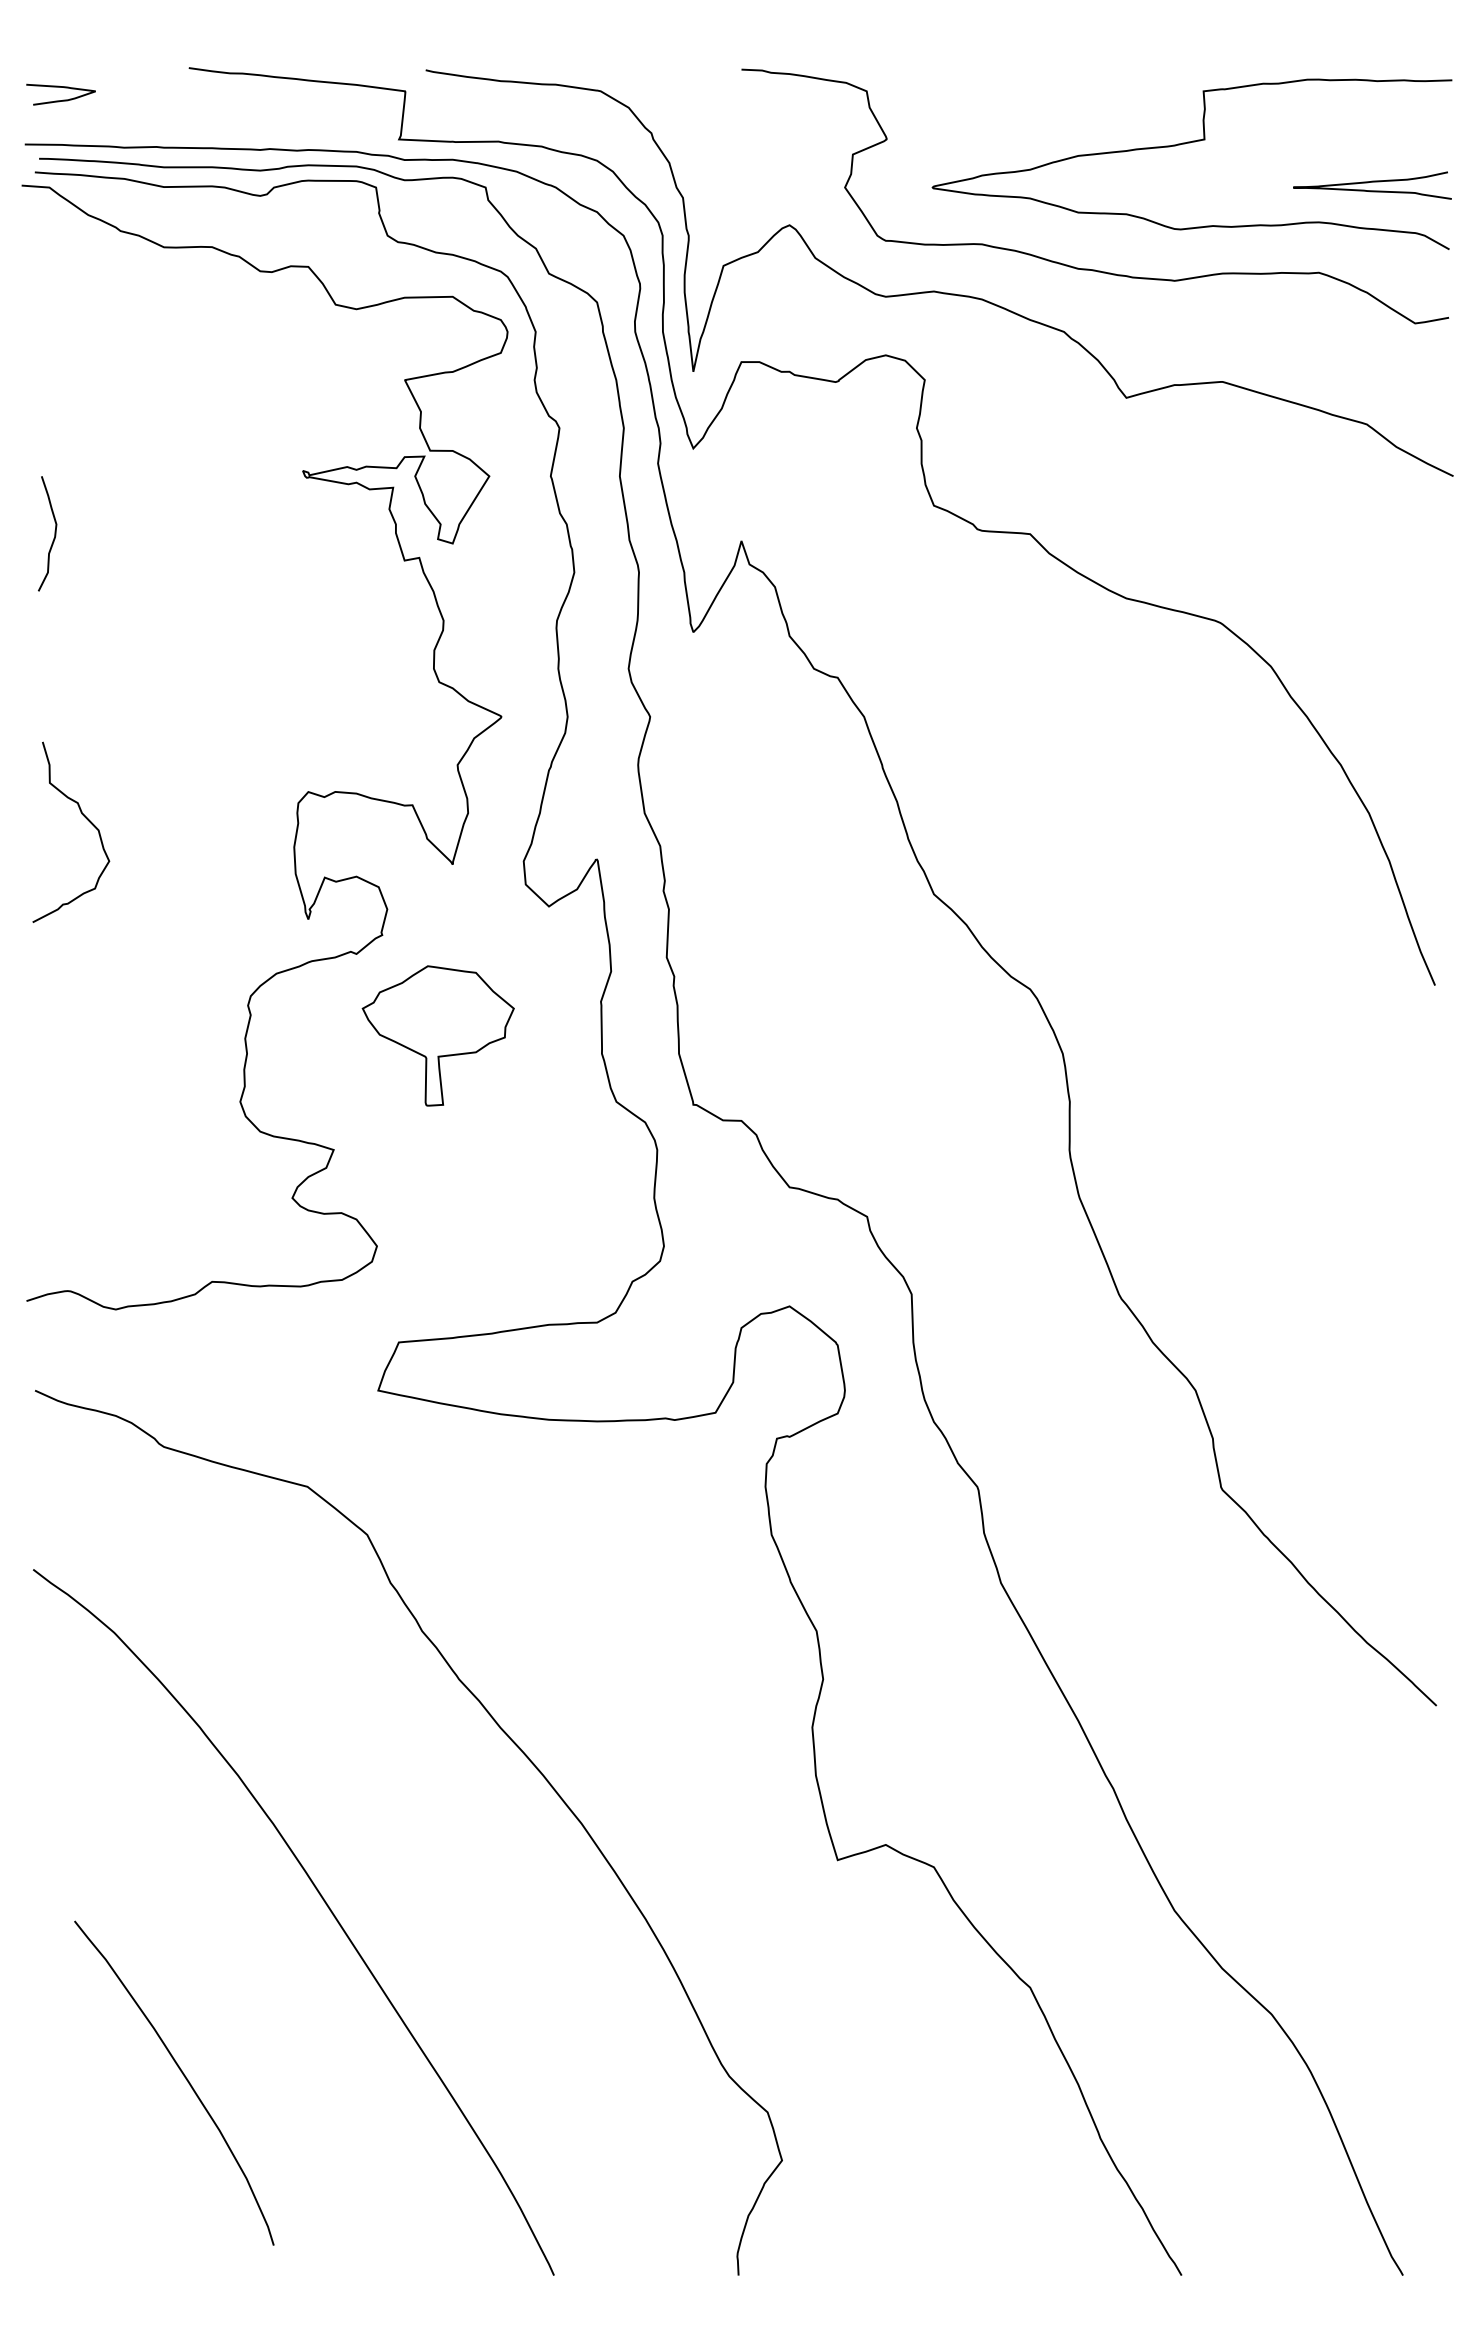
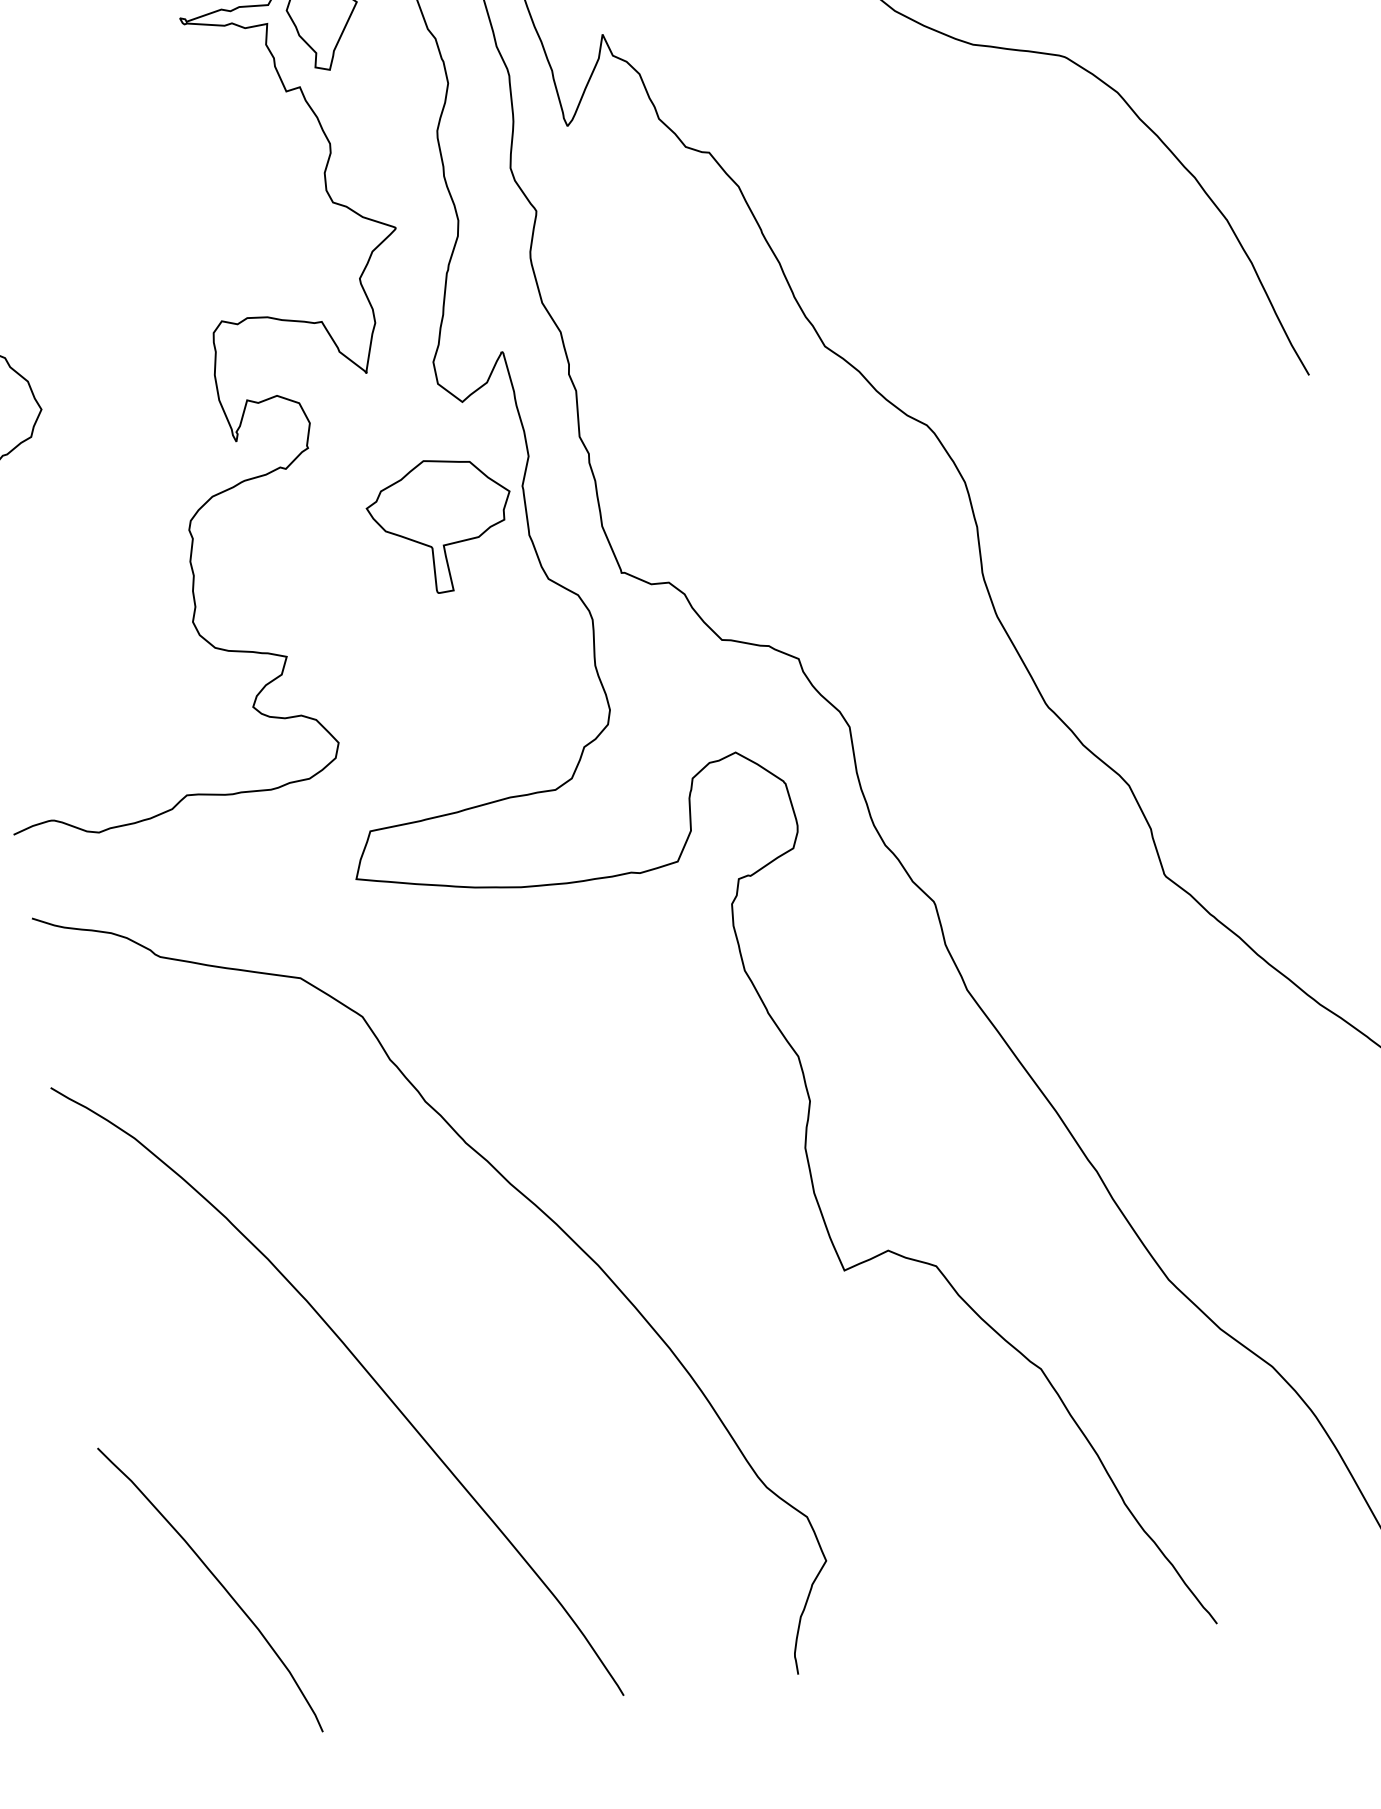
part: (437, 1035) -> (440, 525), moved
curve: (183, 2076) -> (218, 1582), moved

